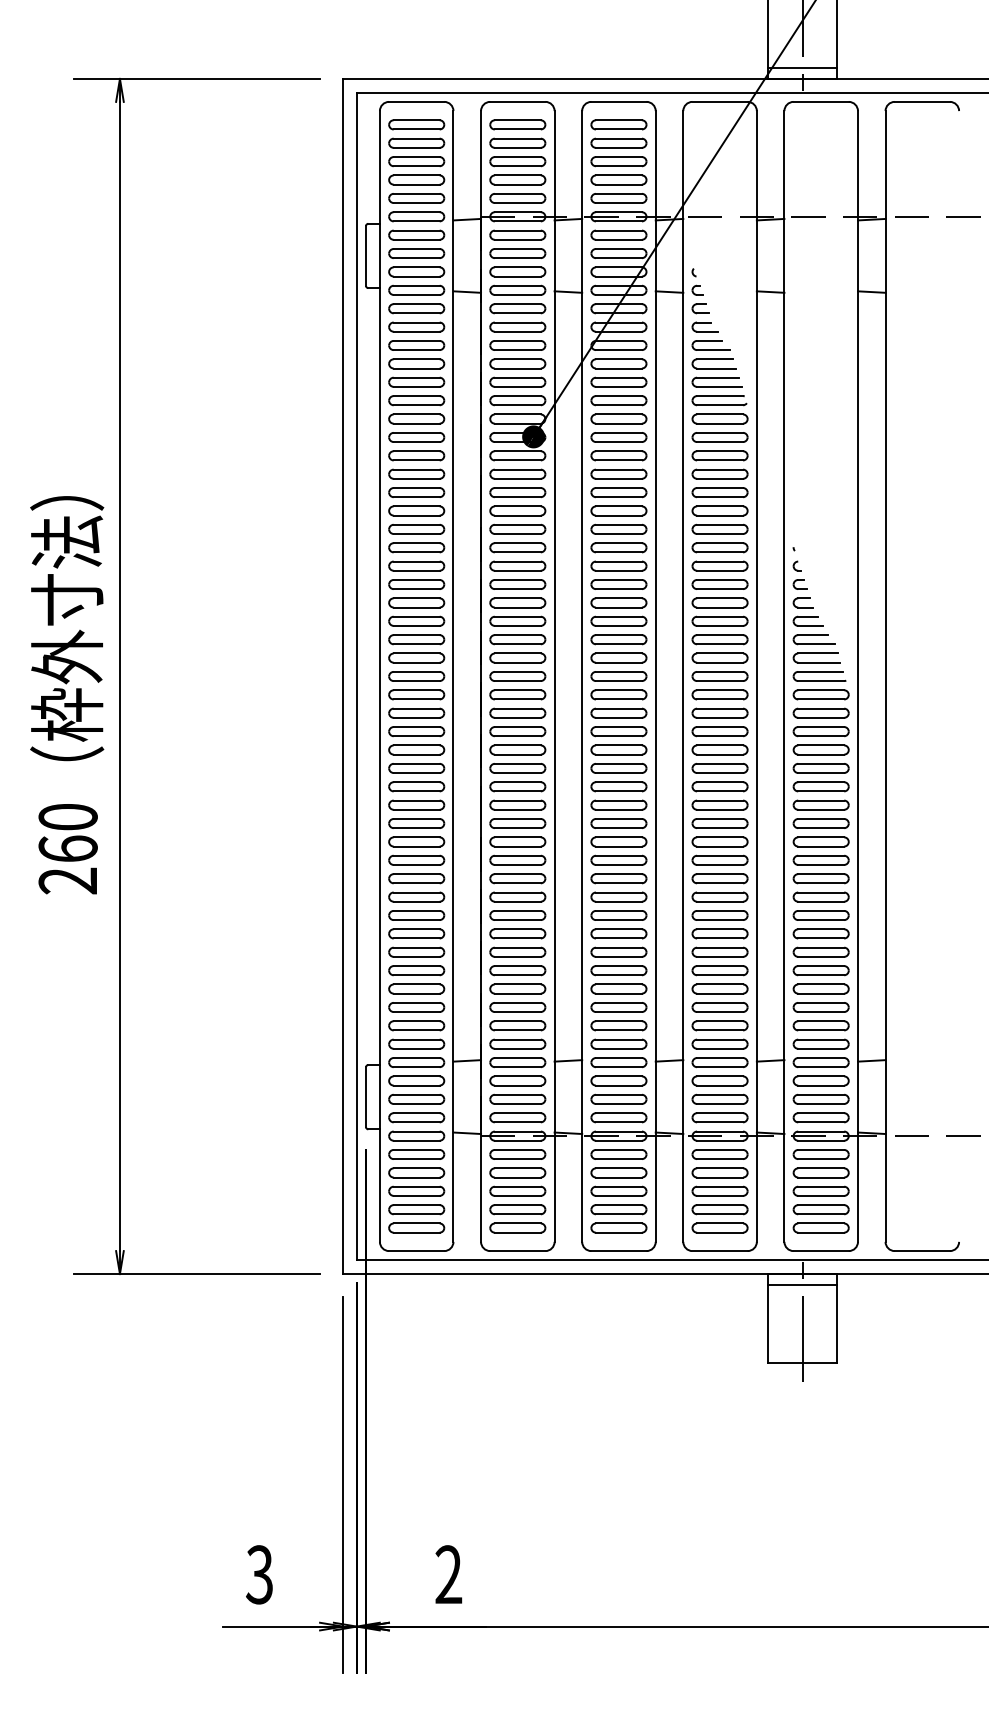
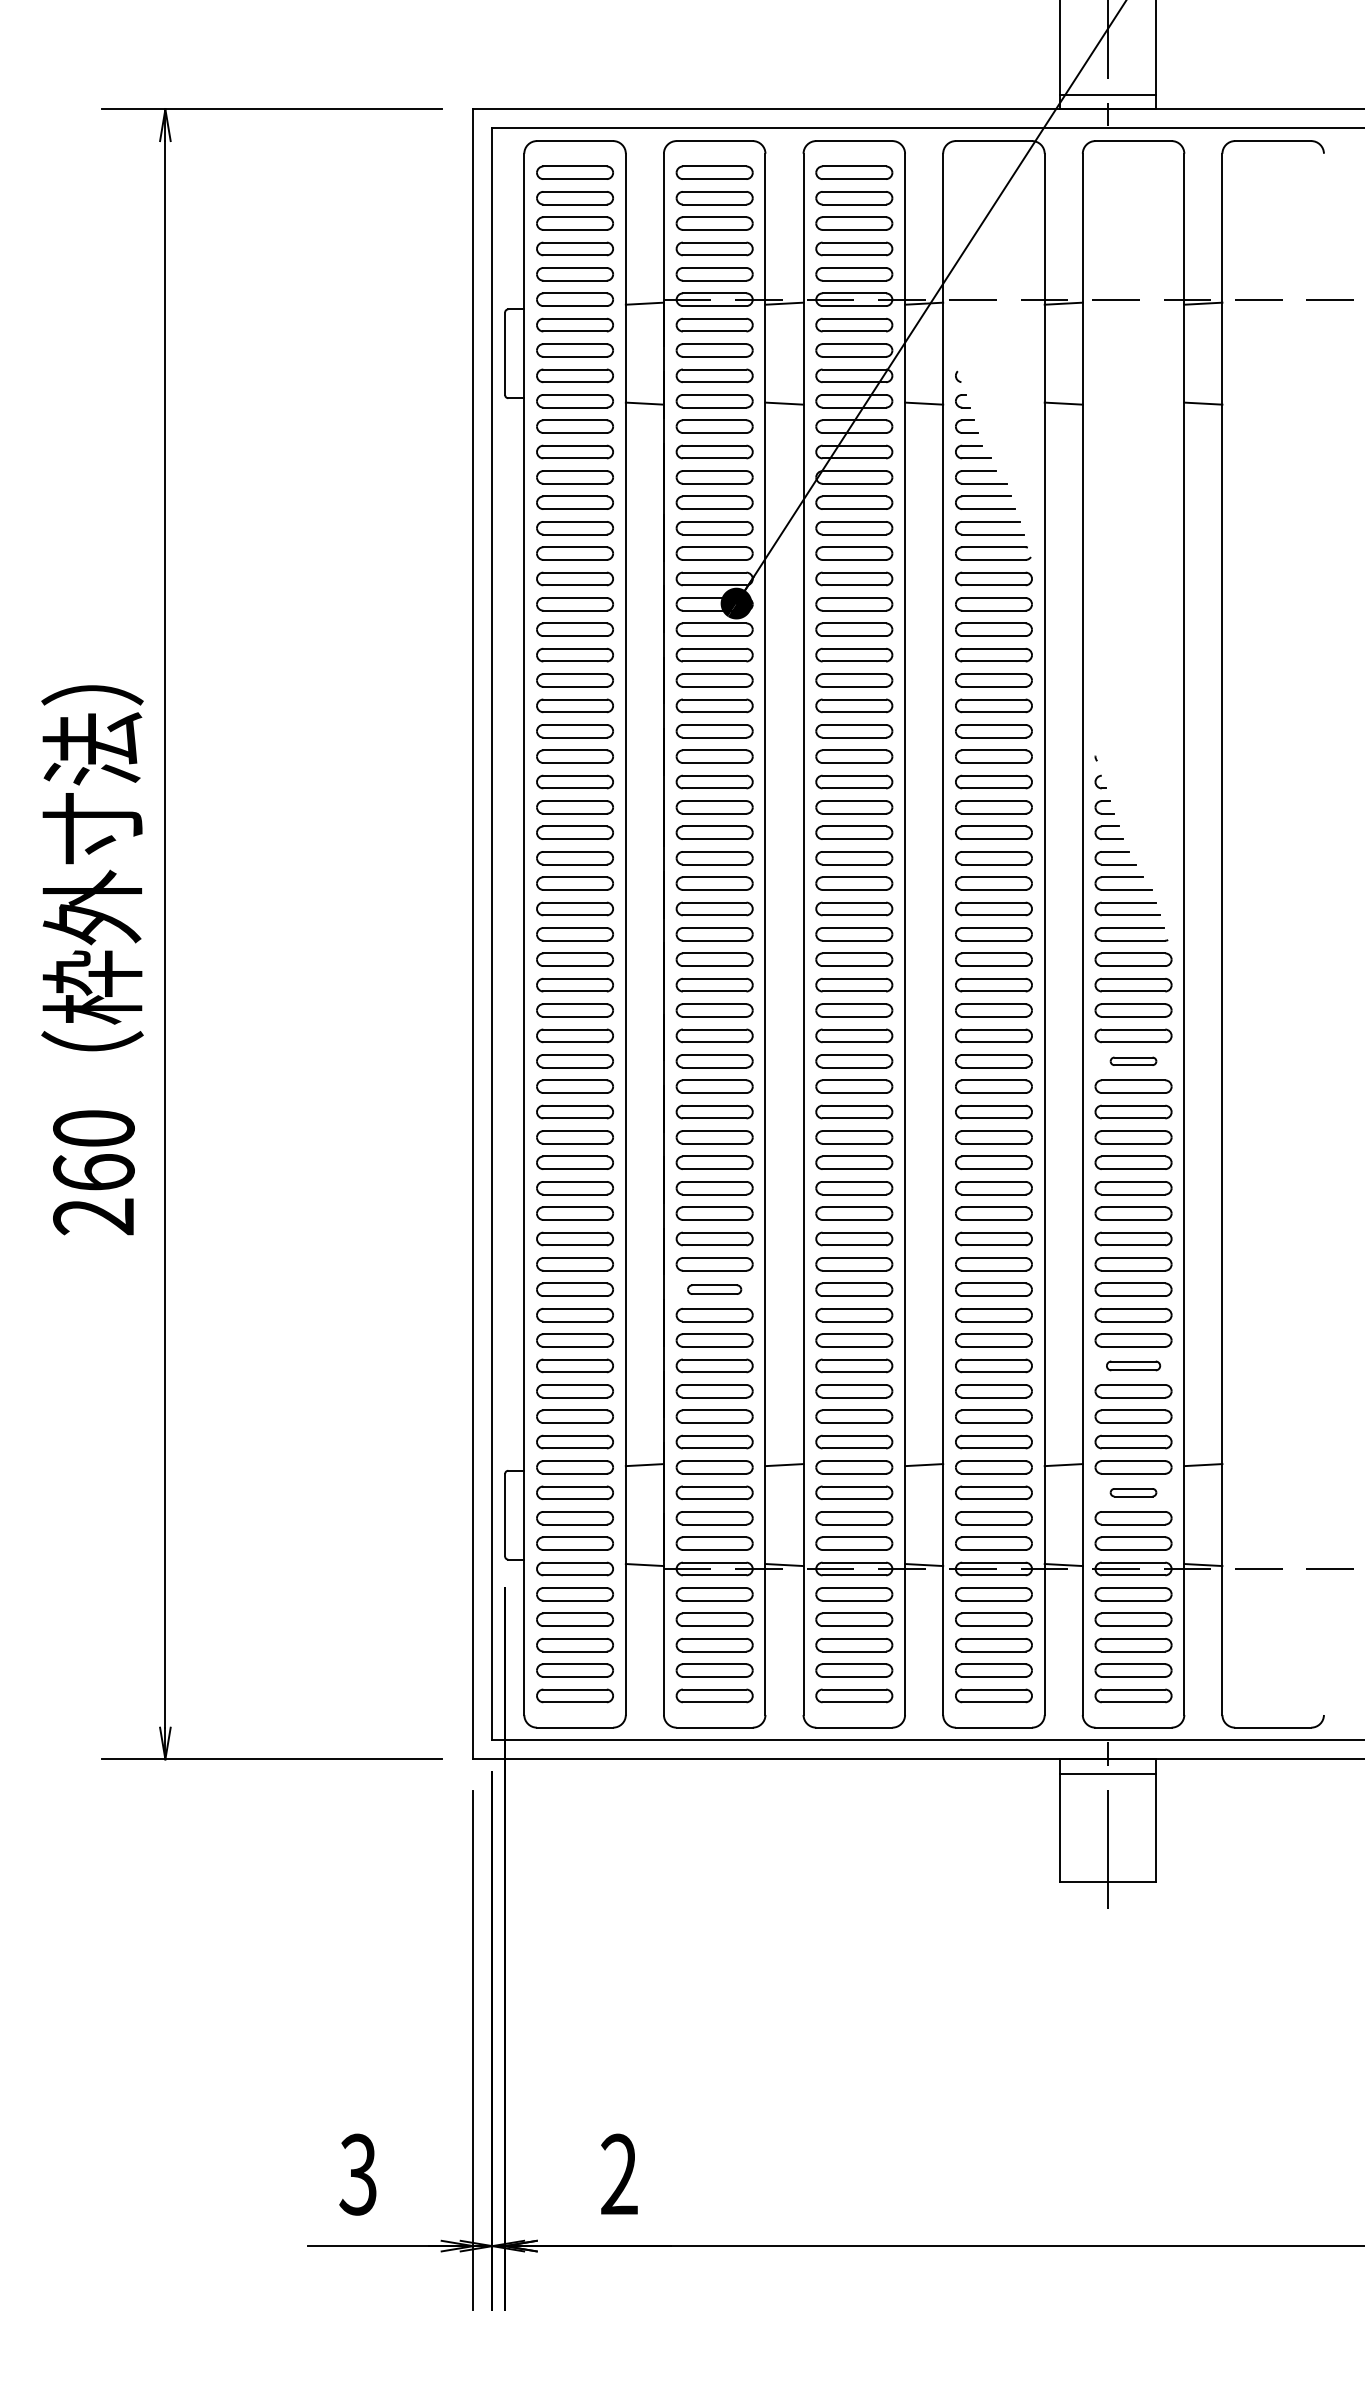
part: (821, 768) -> (1133, 1061), size x0.6
part: (517, 933) -> (714, 1289), size x0.7
part: (821, 988) -> (1133, 1365), size x0.7
part: (821, 1080) -> (1133, 1492), size x0.6

